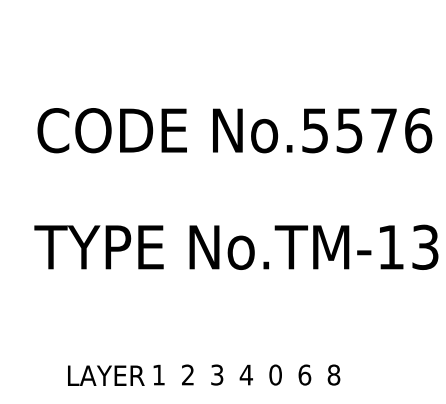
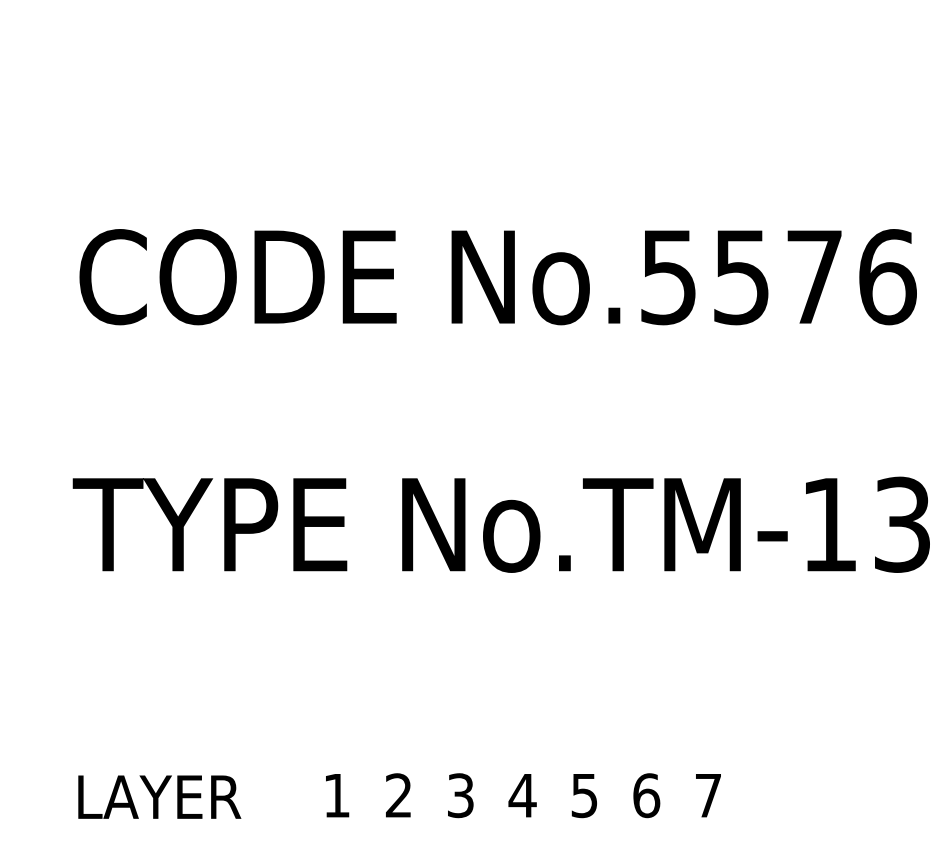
text: (275, 374) -> (584, 794), 0 -> 5
text: (333, 374) -> (707, 794), 8 -> 7
text: (106, 375) -> (160, 796), moved

